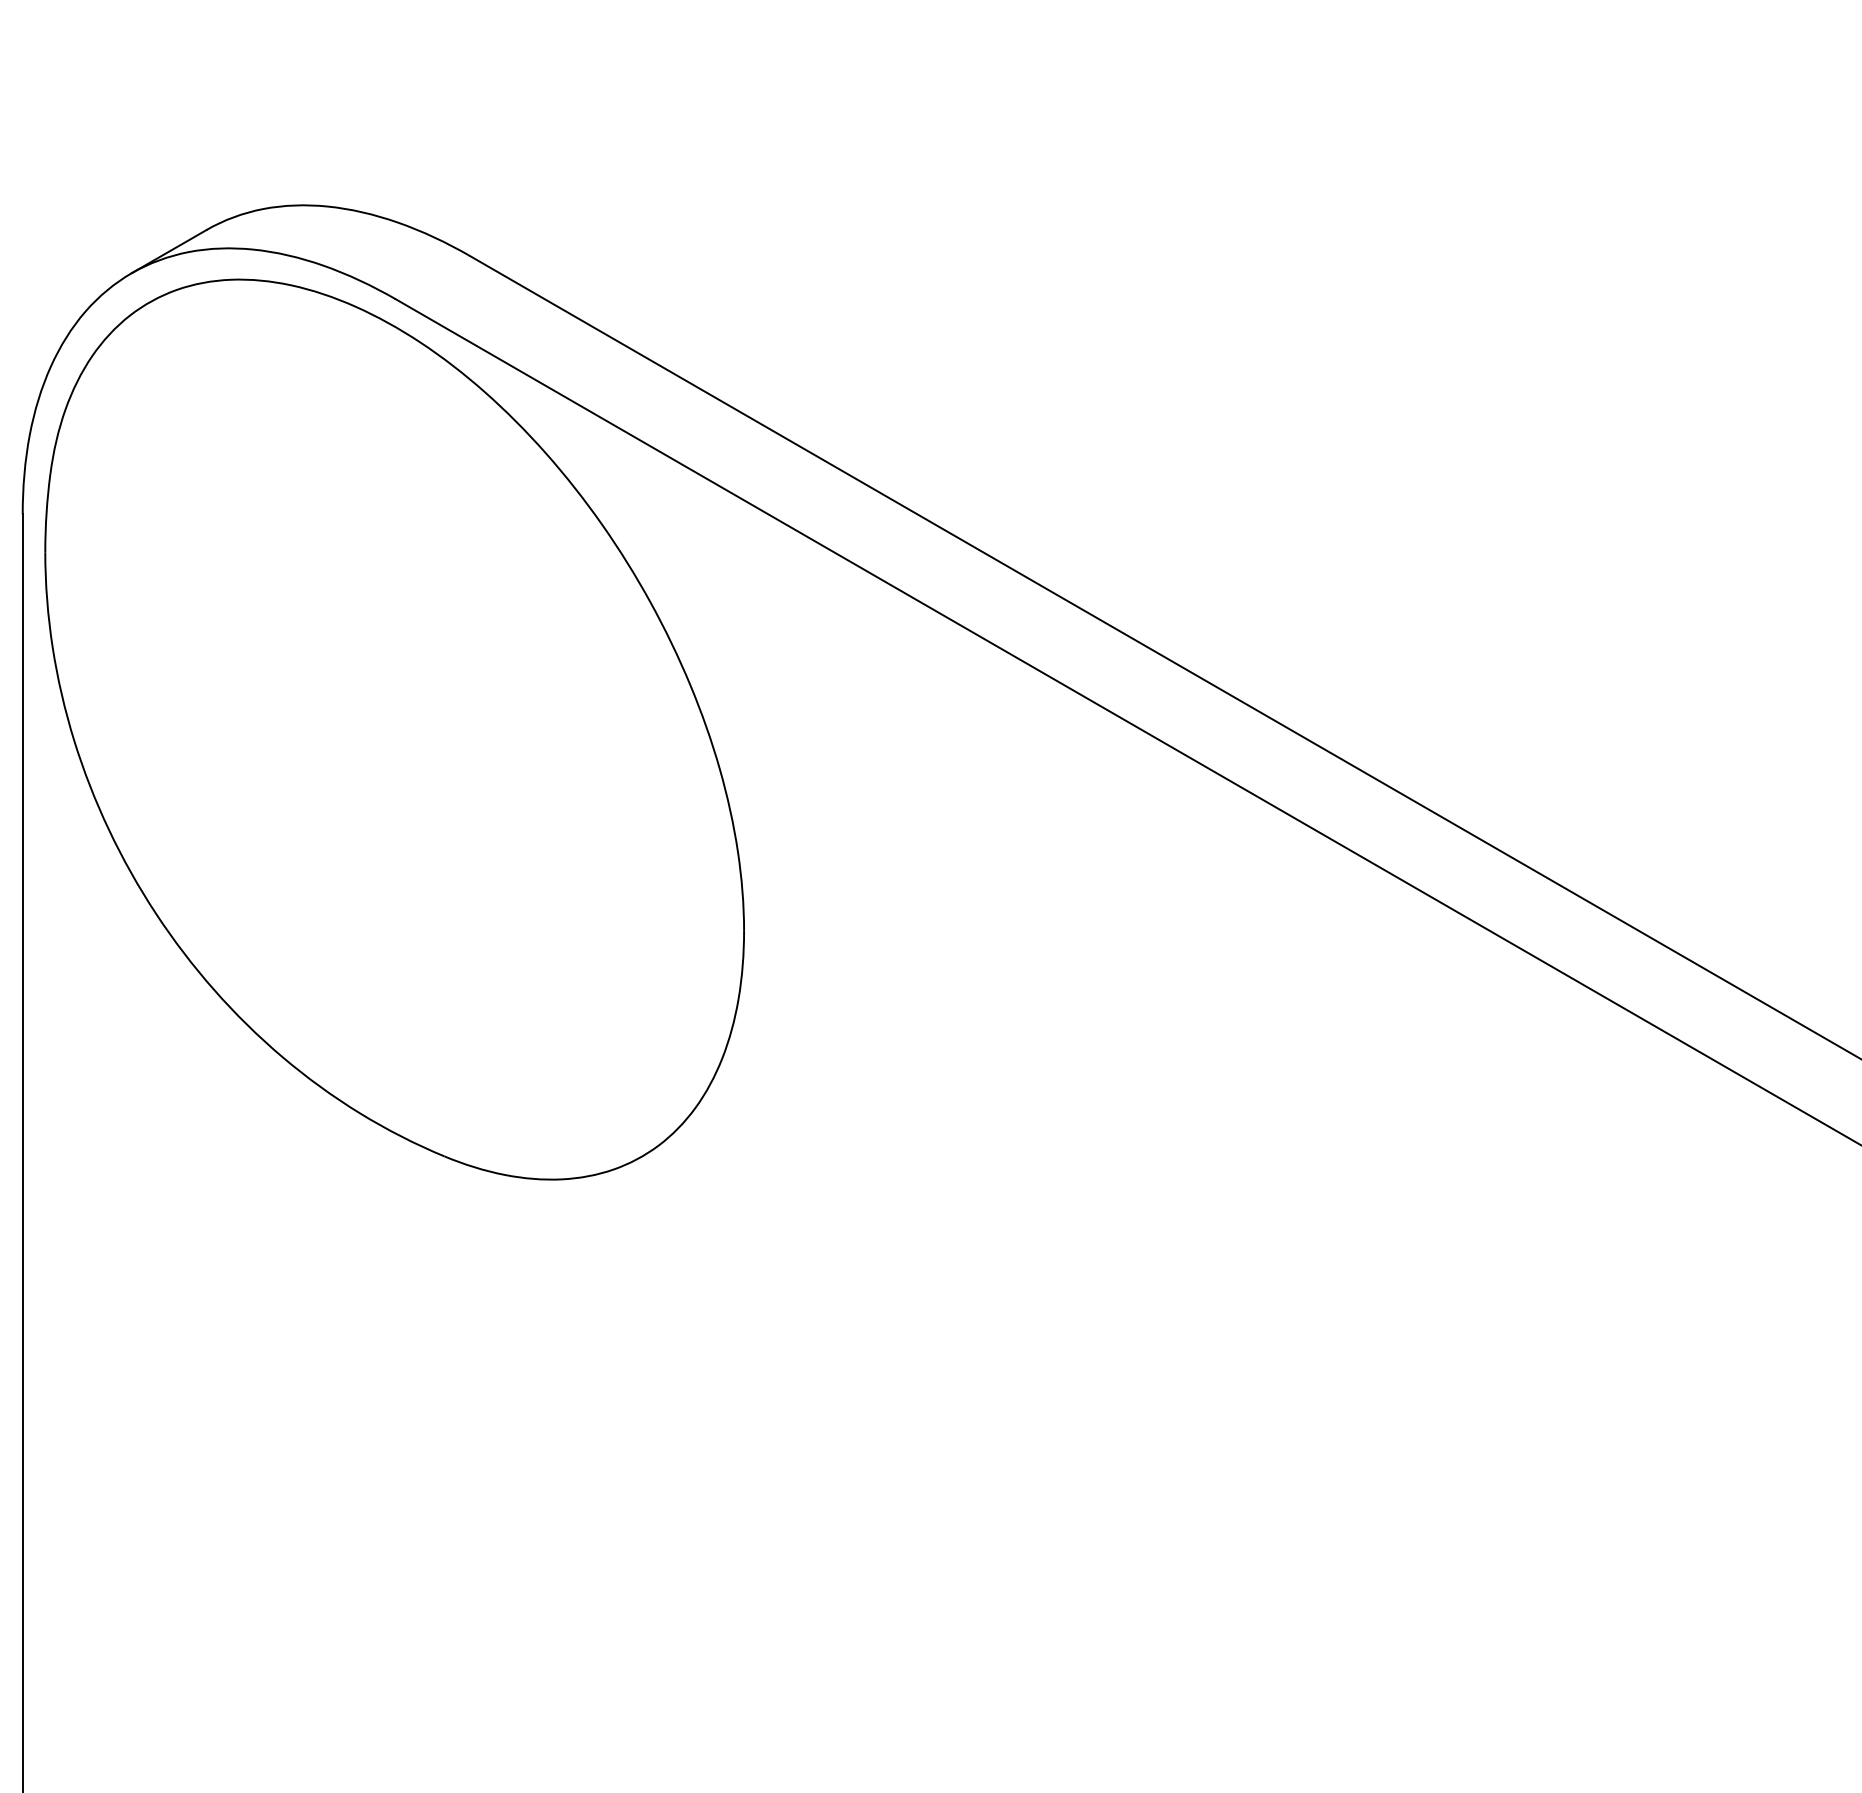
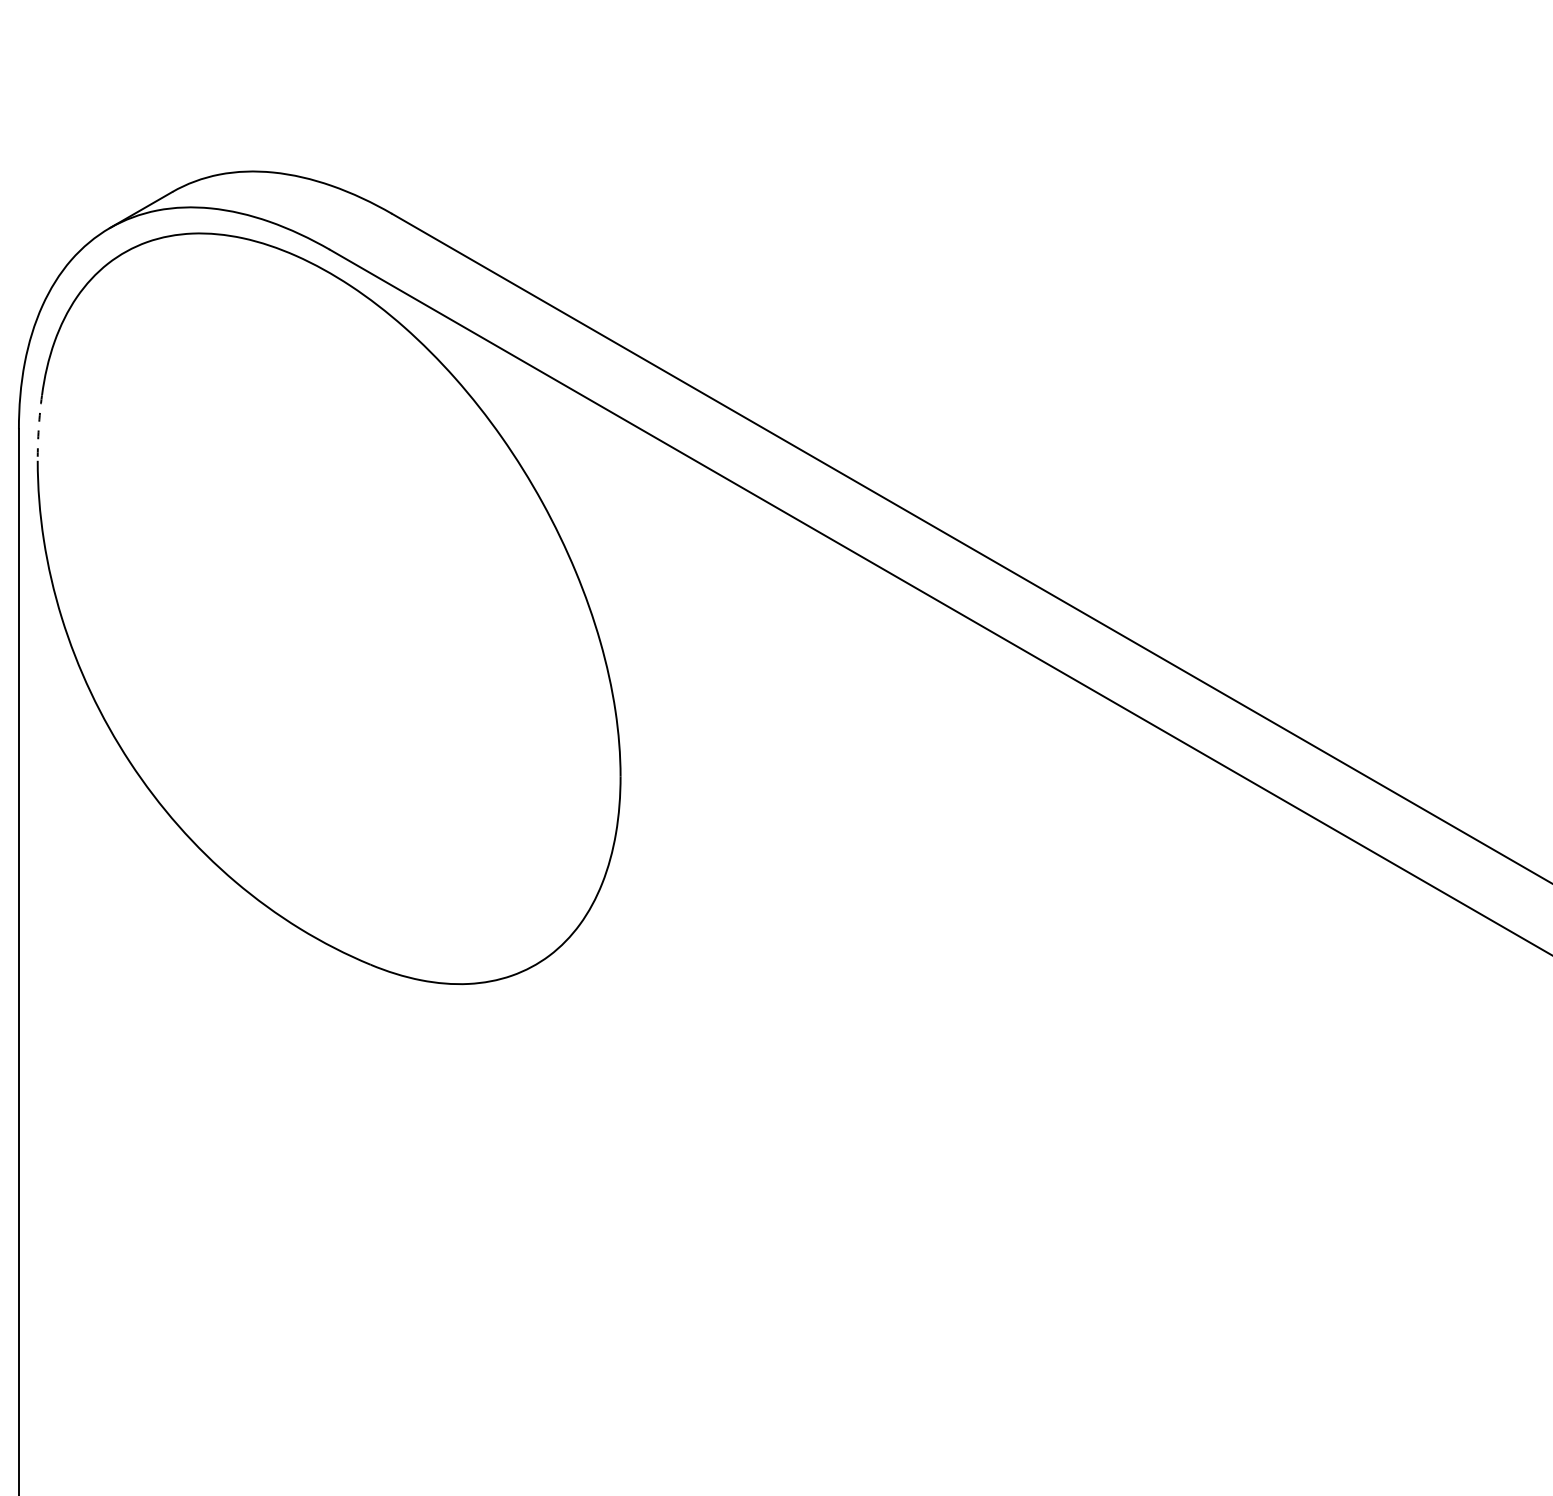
arc: (46, 512) -> (38, 427), solid -> dashed

